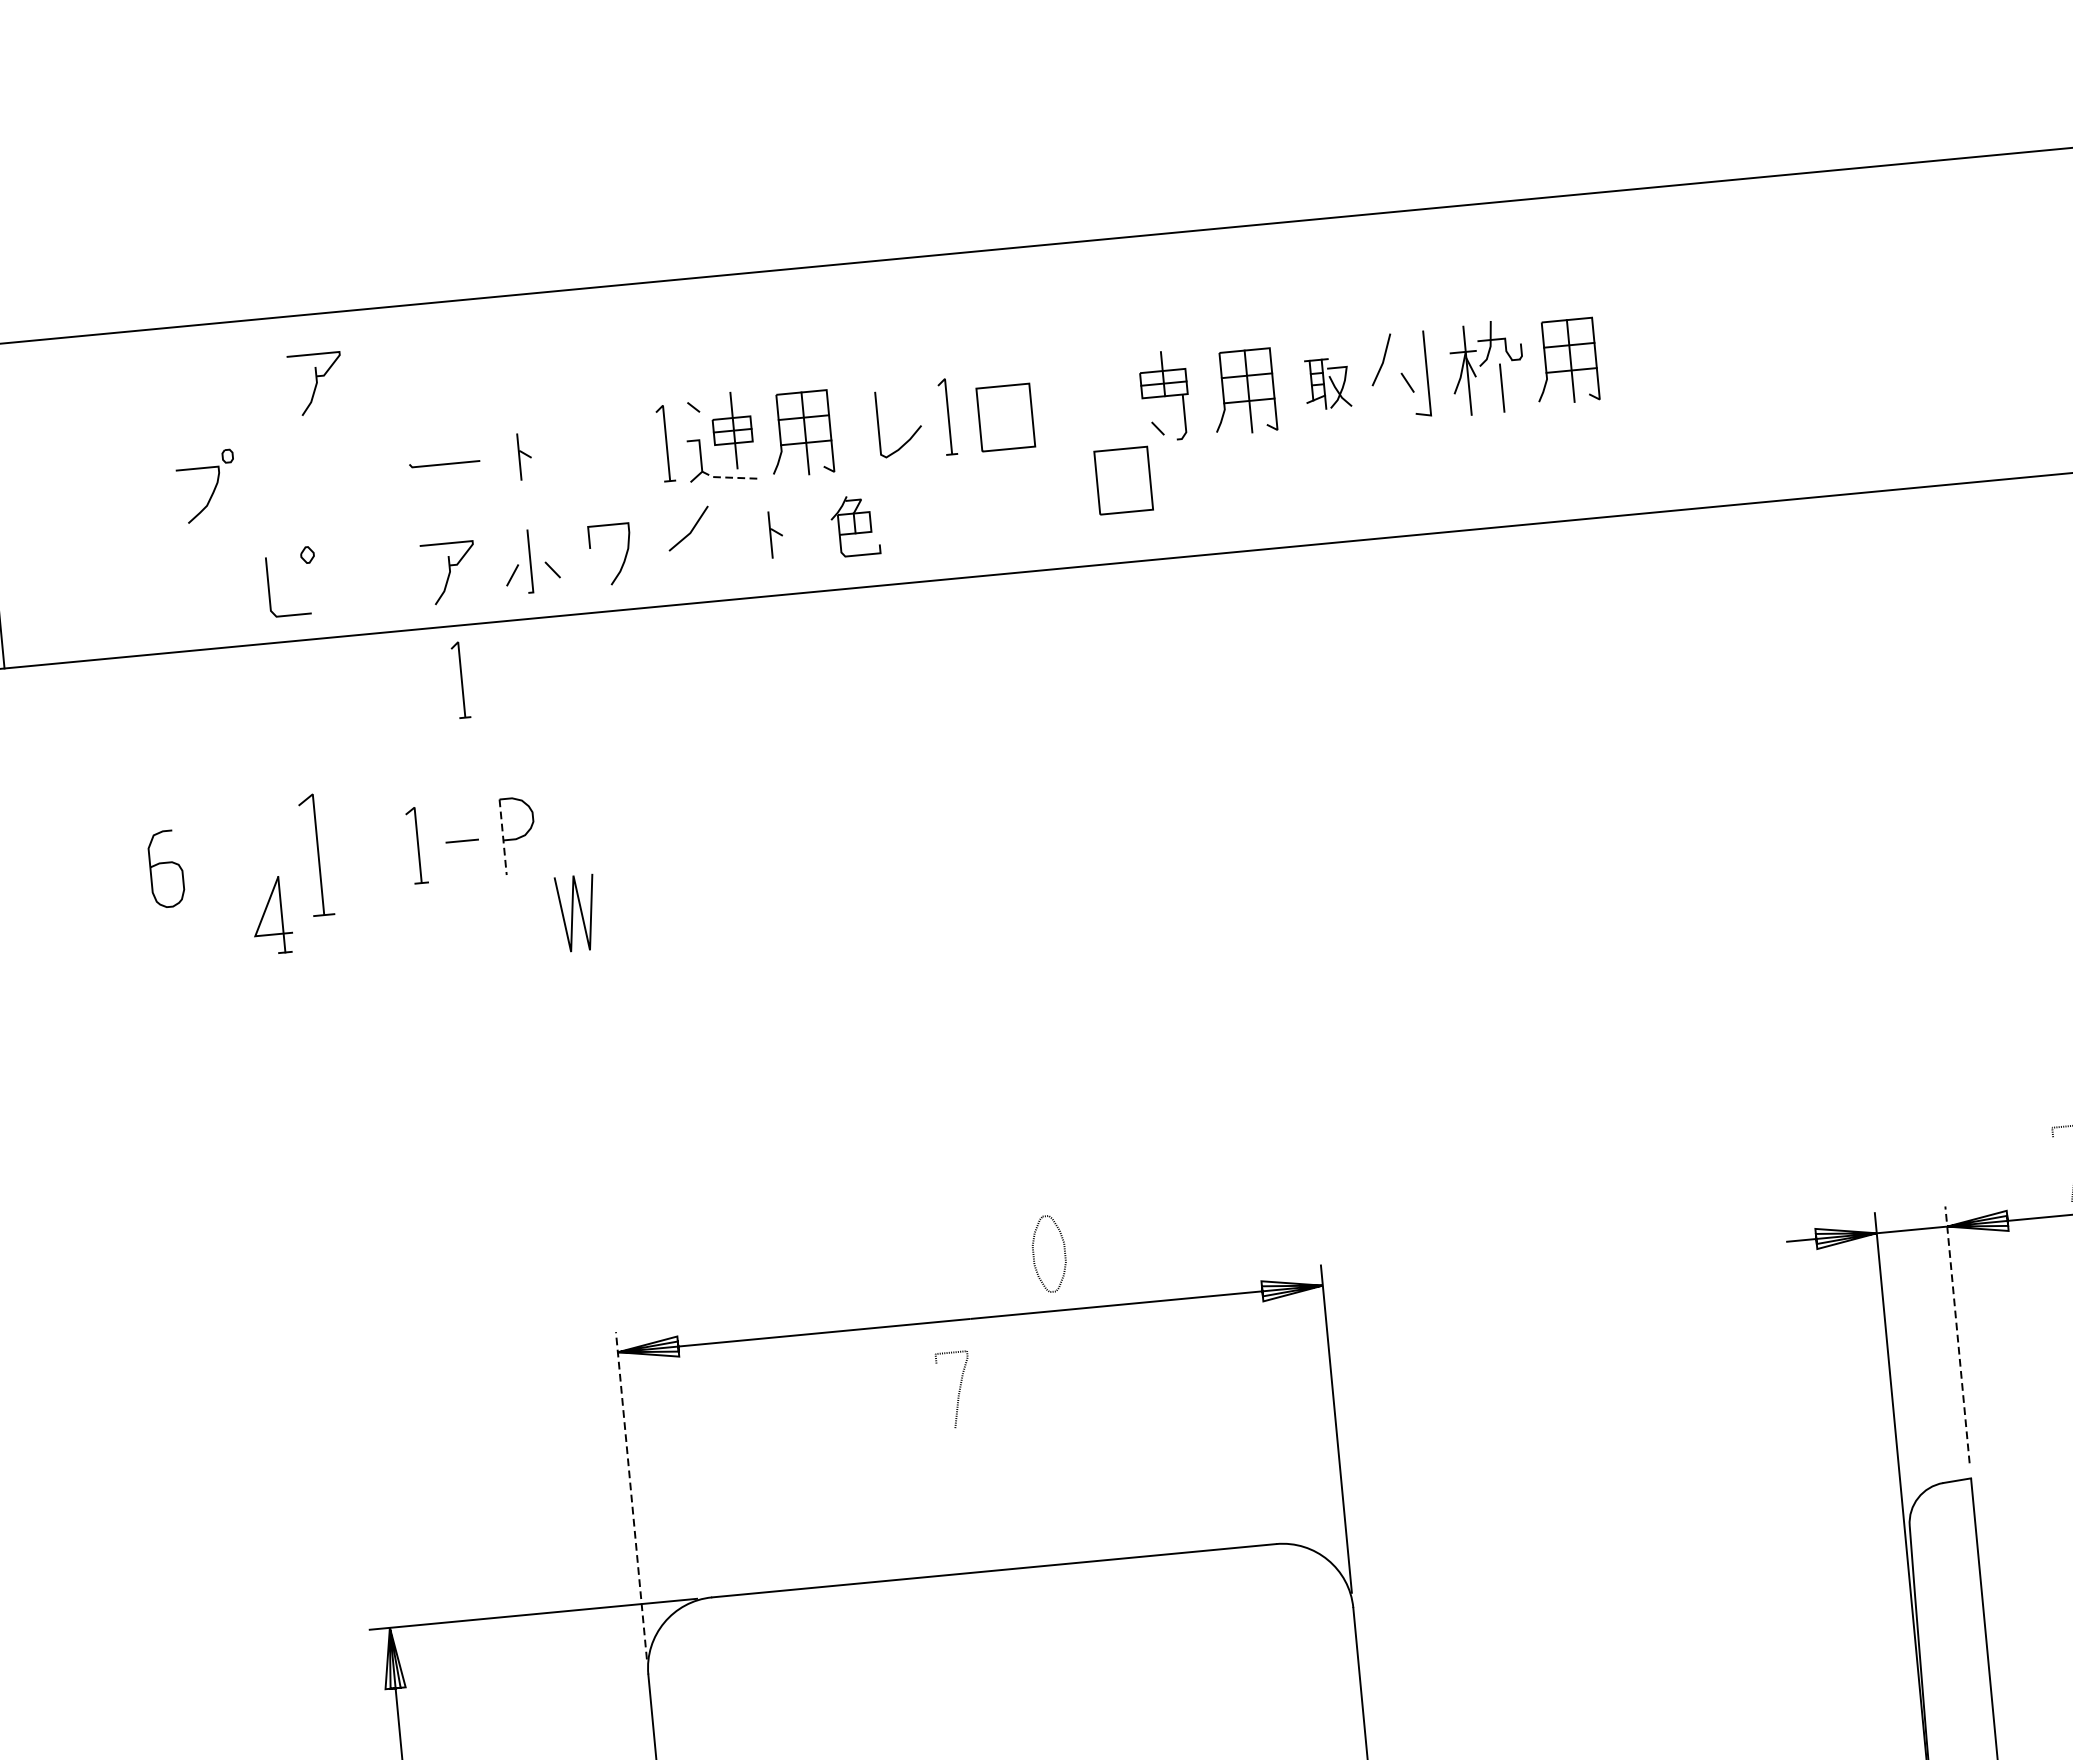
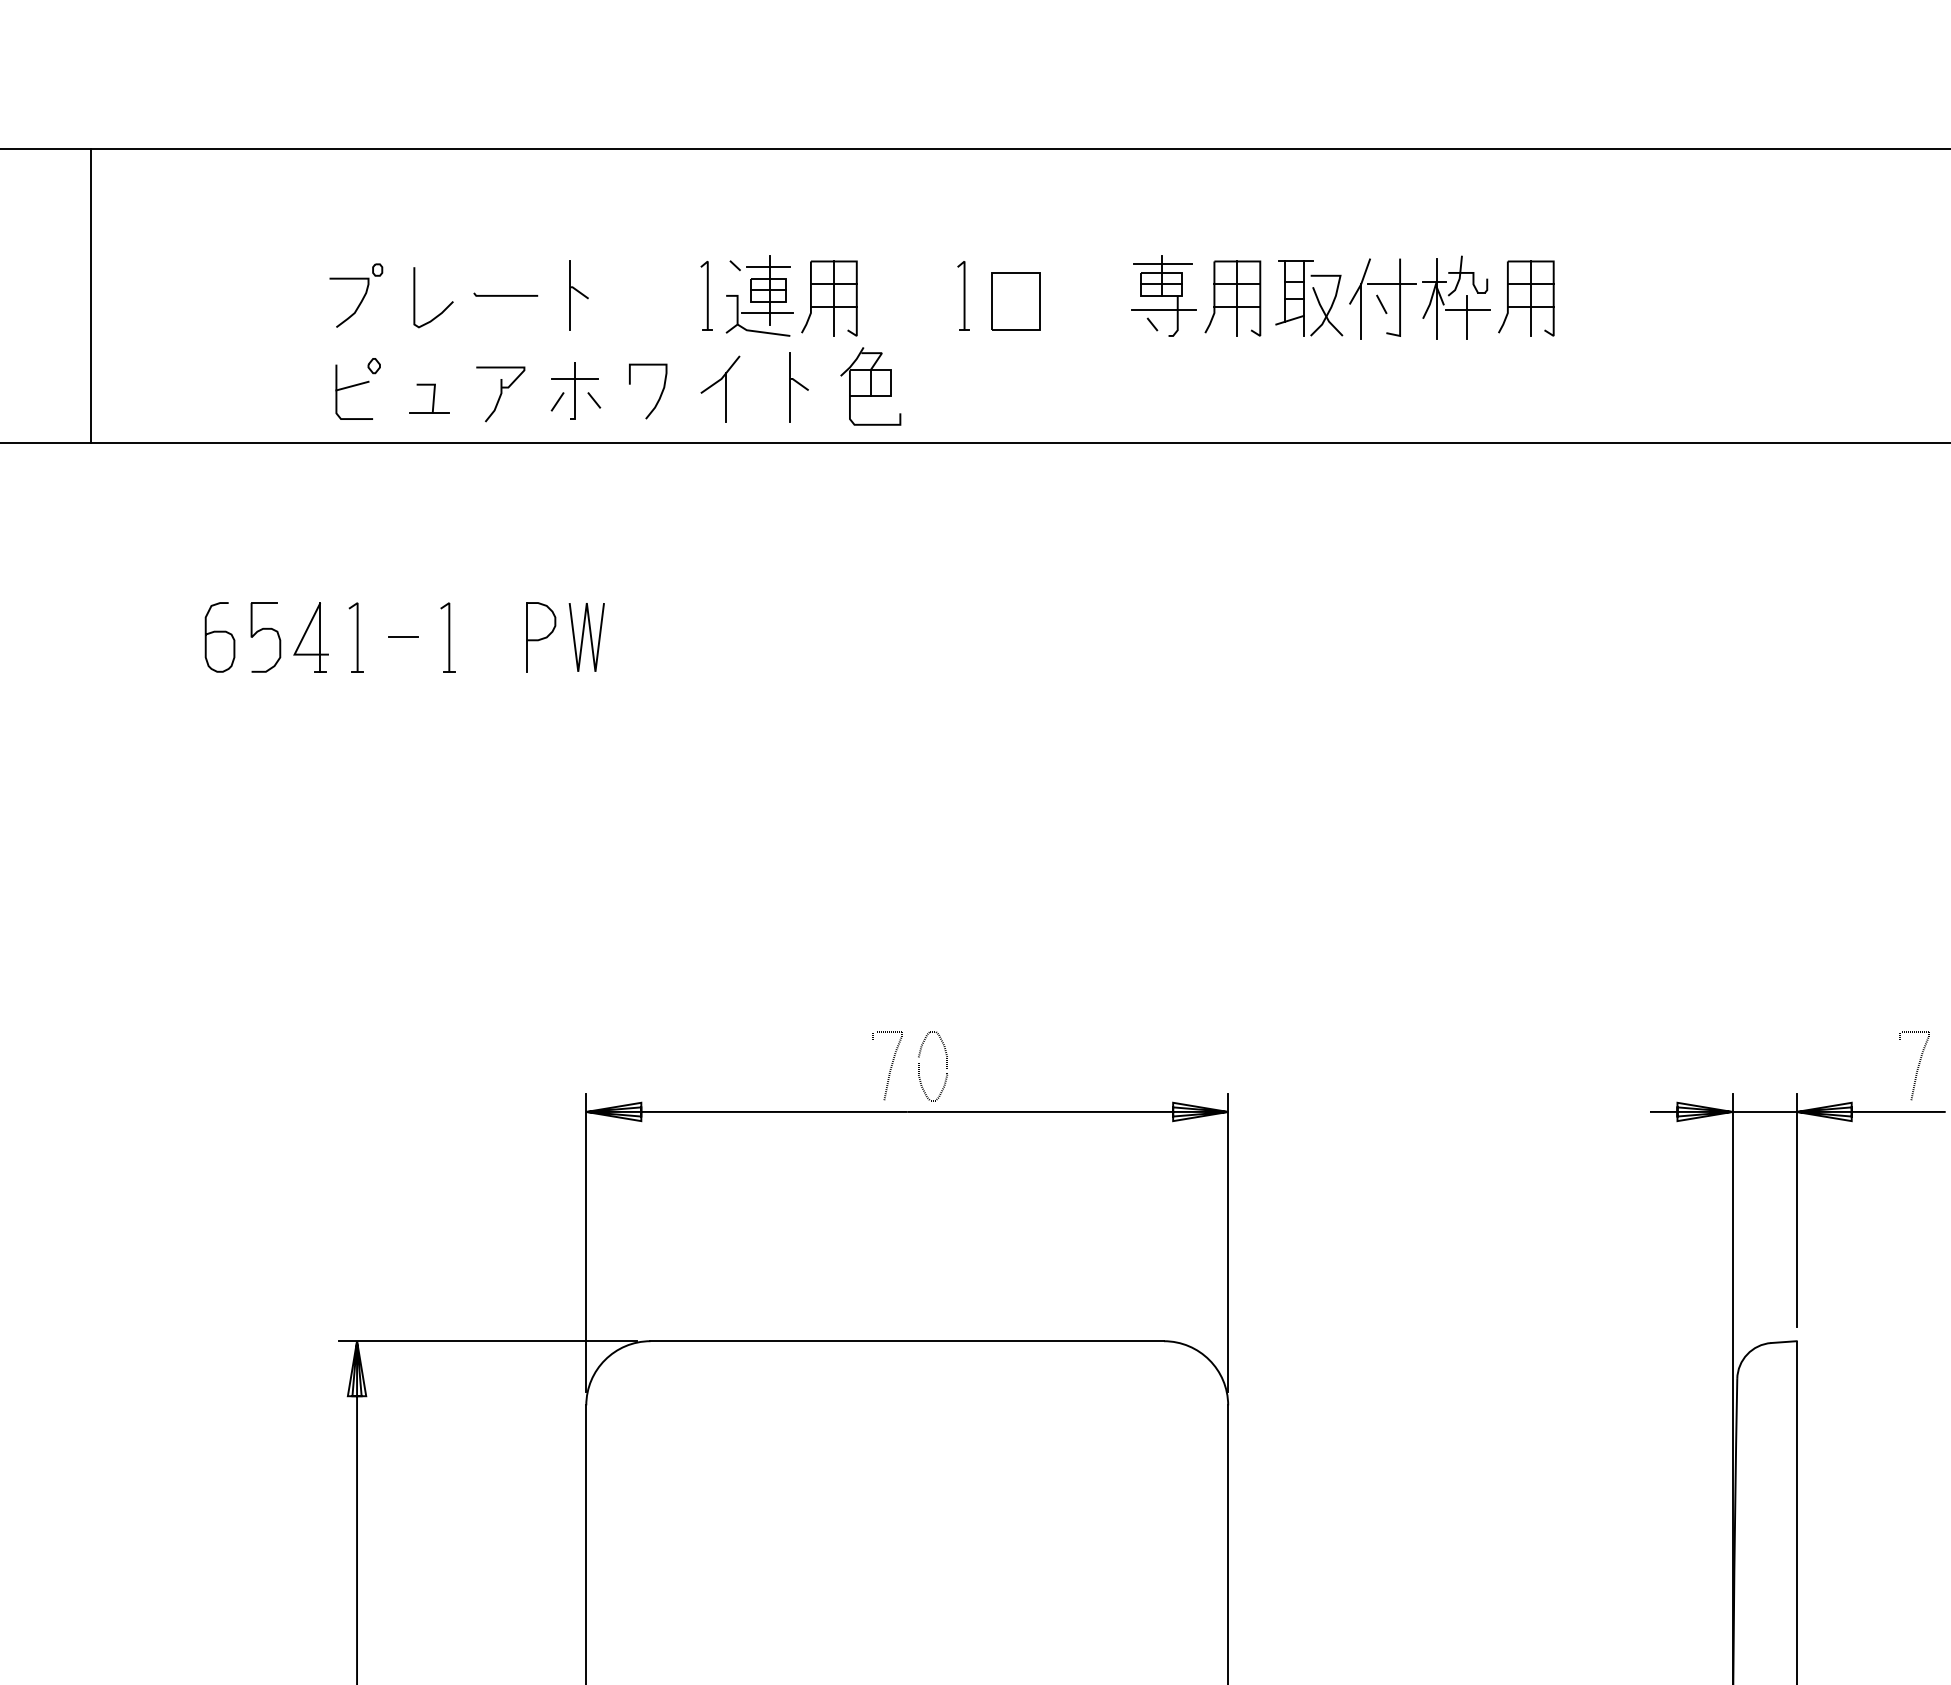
line: (1417, 359) -> (1392, 284), added
line: (1162, 361) -> (1162, 264), added
line: (1502, 380) -> (1467, 310), added
part: (1327, 383) -> (1309, 298), size x1.67
part: (316, 384) -> (396, 212), removed
line: (1386, 392) -> (1361, 311), added
line: (730, 405) -> (768, 267), added
line: (1168, 412) -> (1163, 310), added
curve: (913, 433) -> (445, 308), moved
part: (524, 456) -> (578, 295), size x1.67
line: (733, 456) -> (767, 313), added
line: (730, 477) -> (762, 332), dashed -> solid
part: (1123, 480) -> (1116, 368), removed
part: (213, 487) -> (362, 297), moved
part: (854, 525) -> (870, 386), size x1.43
part: (775, 534) -> (798, 387), size x1.67
line: (528, 547) -> (574, 378), added
line: (697, 553) -> (726, 397), added
line: (285, 578) -> (352, 385), added
part: (371, 584) -> (429, 398), added
part: (460, 679) -> (501, 491), removed
line: (502, 837) -> (526, 637), dashed -> solid
line: (462, 840) -> (403, 636), moved
part: (315, 855) -> (355, 637), size x0.62
part: (212, 857) -> (262, 630), added
line: (573, 913) -> (583, 637), moved
part: (271, 915) -> (310, 637), moved
part: (1064, 1253) -> (946, 1066), moved
line: (1957, 1334) -> (1796, 1210), dashed -> solid
curve: (958, 1391) -> (890, 1067), moved
line: (631, 1495) -> (586, 1242), dashed -> solid

